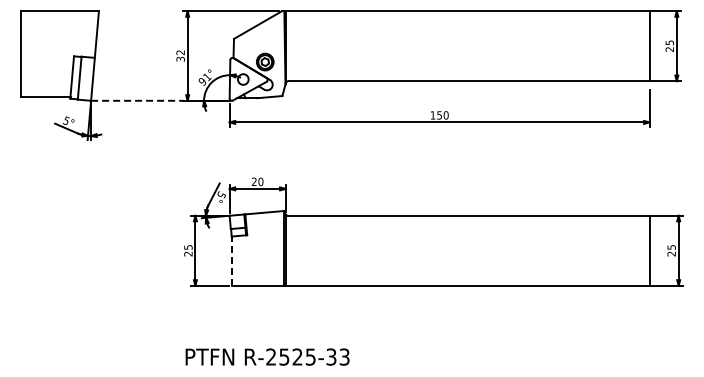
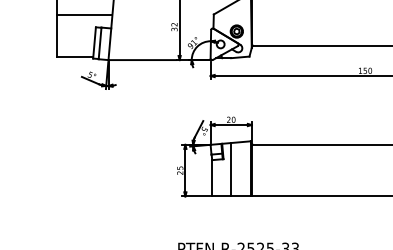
line: (58, 39) -> (84, 14), added
line: (137, 100) -> (142, 59), dashed -> solid
line: (257, 249) -> (231, 169), added
line: (232, 261) -> (212, 178), dashed -> solid

